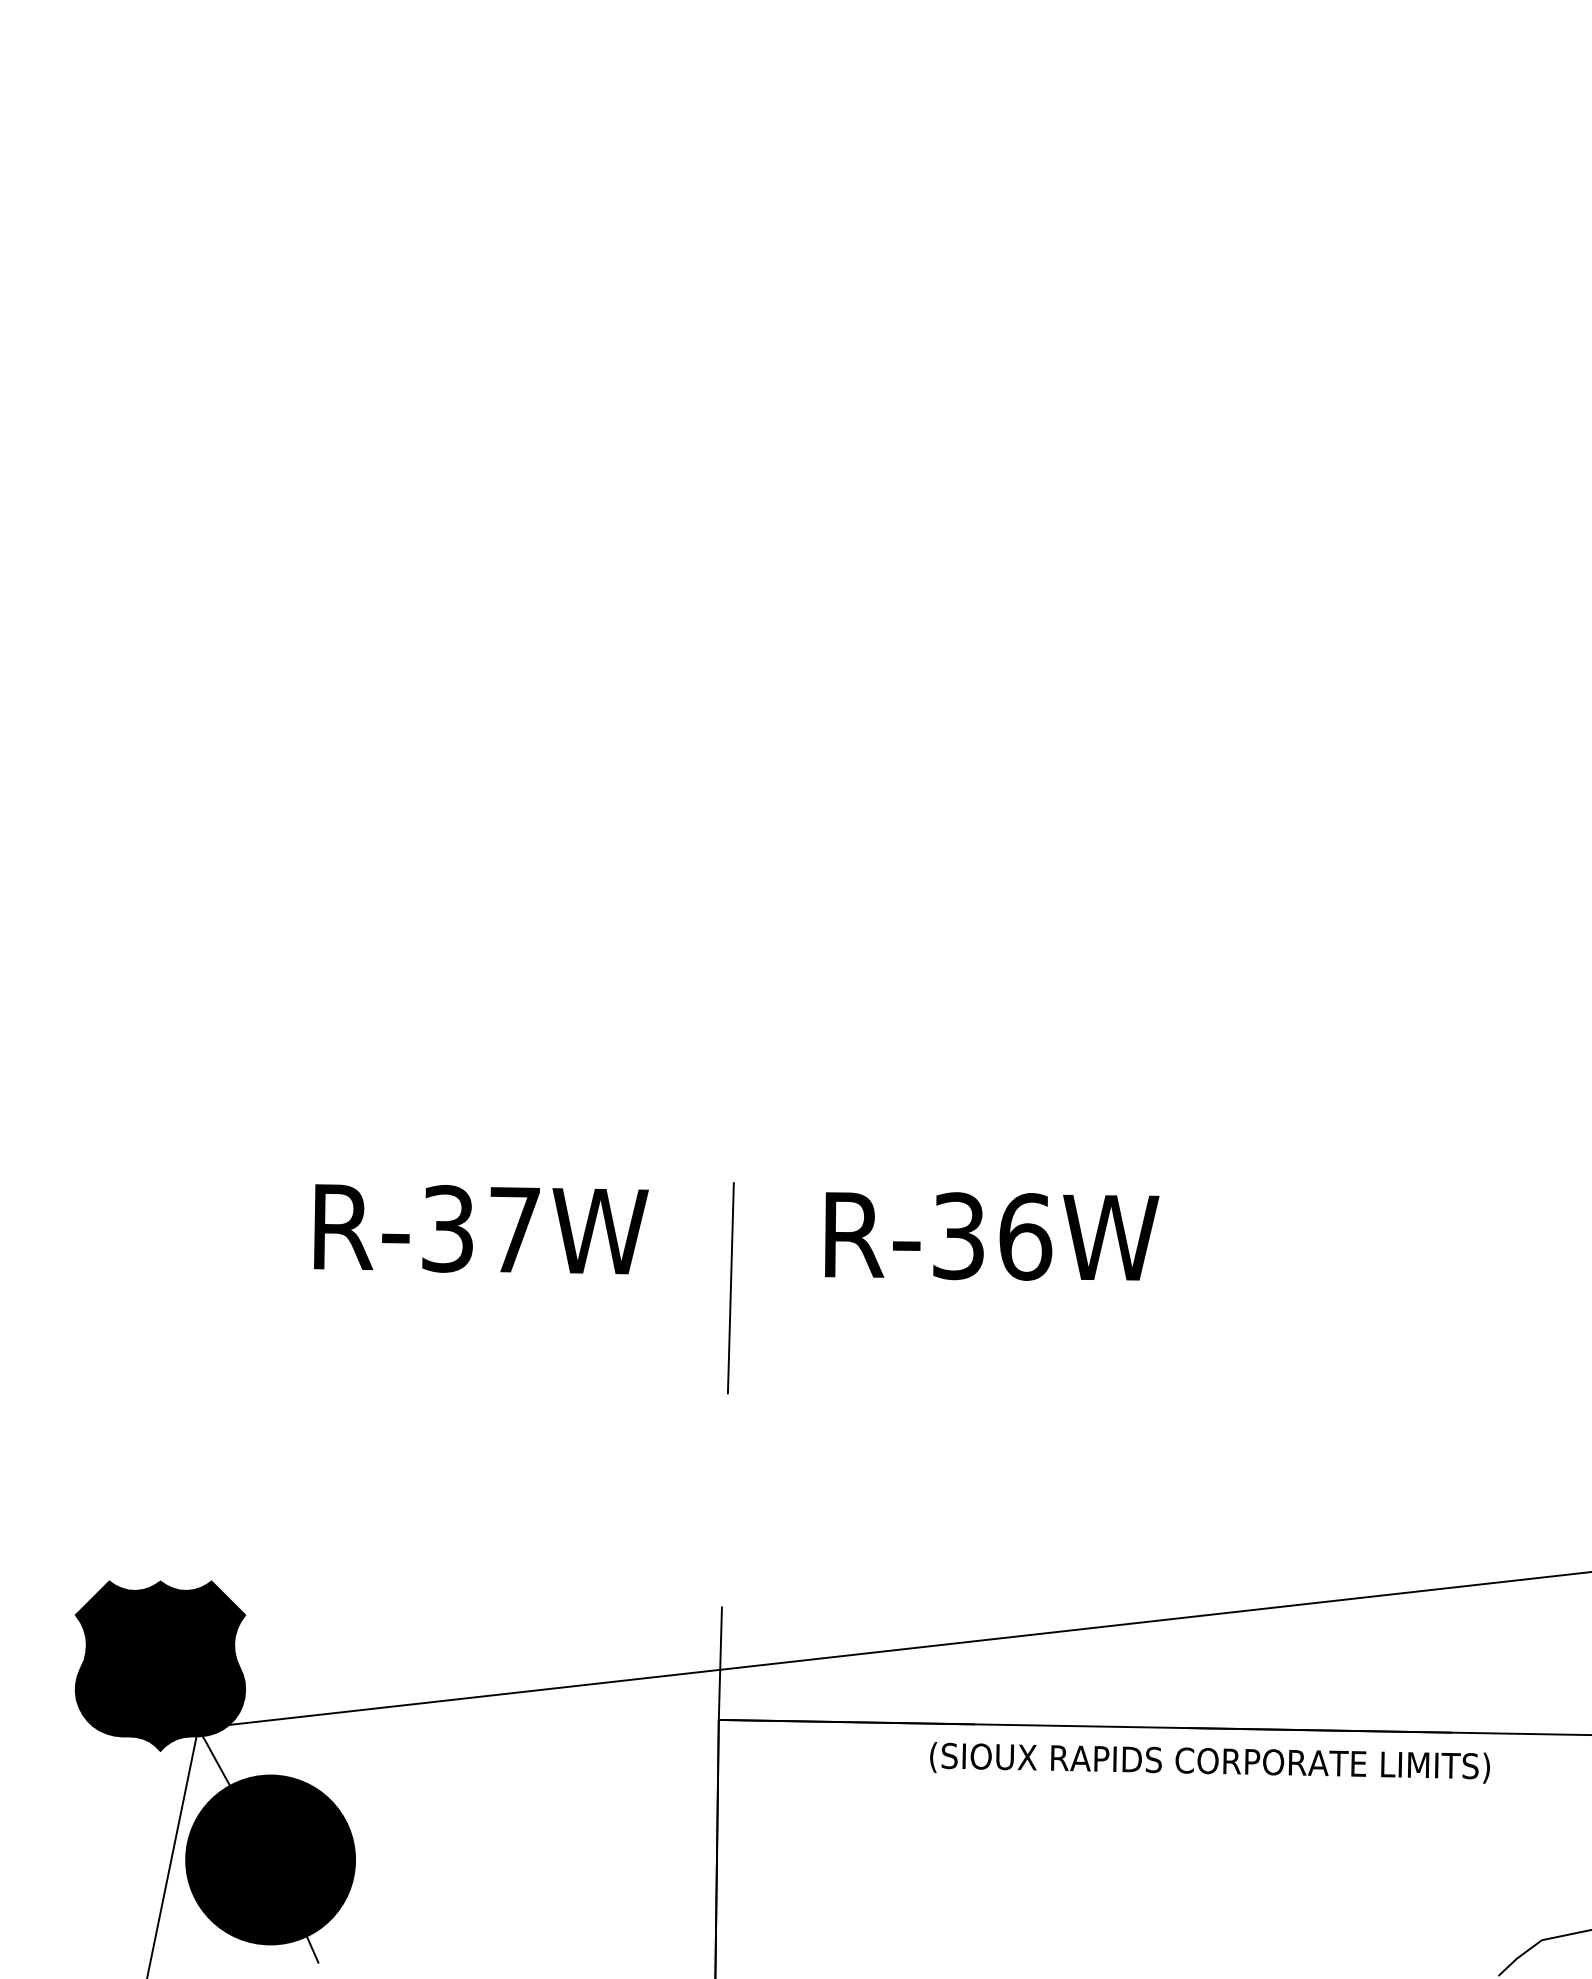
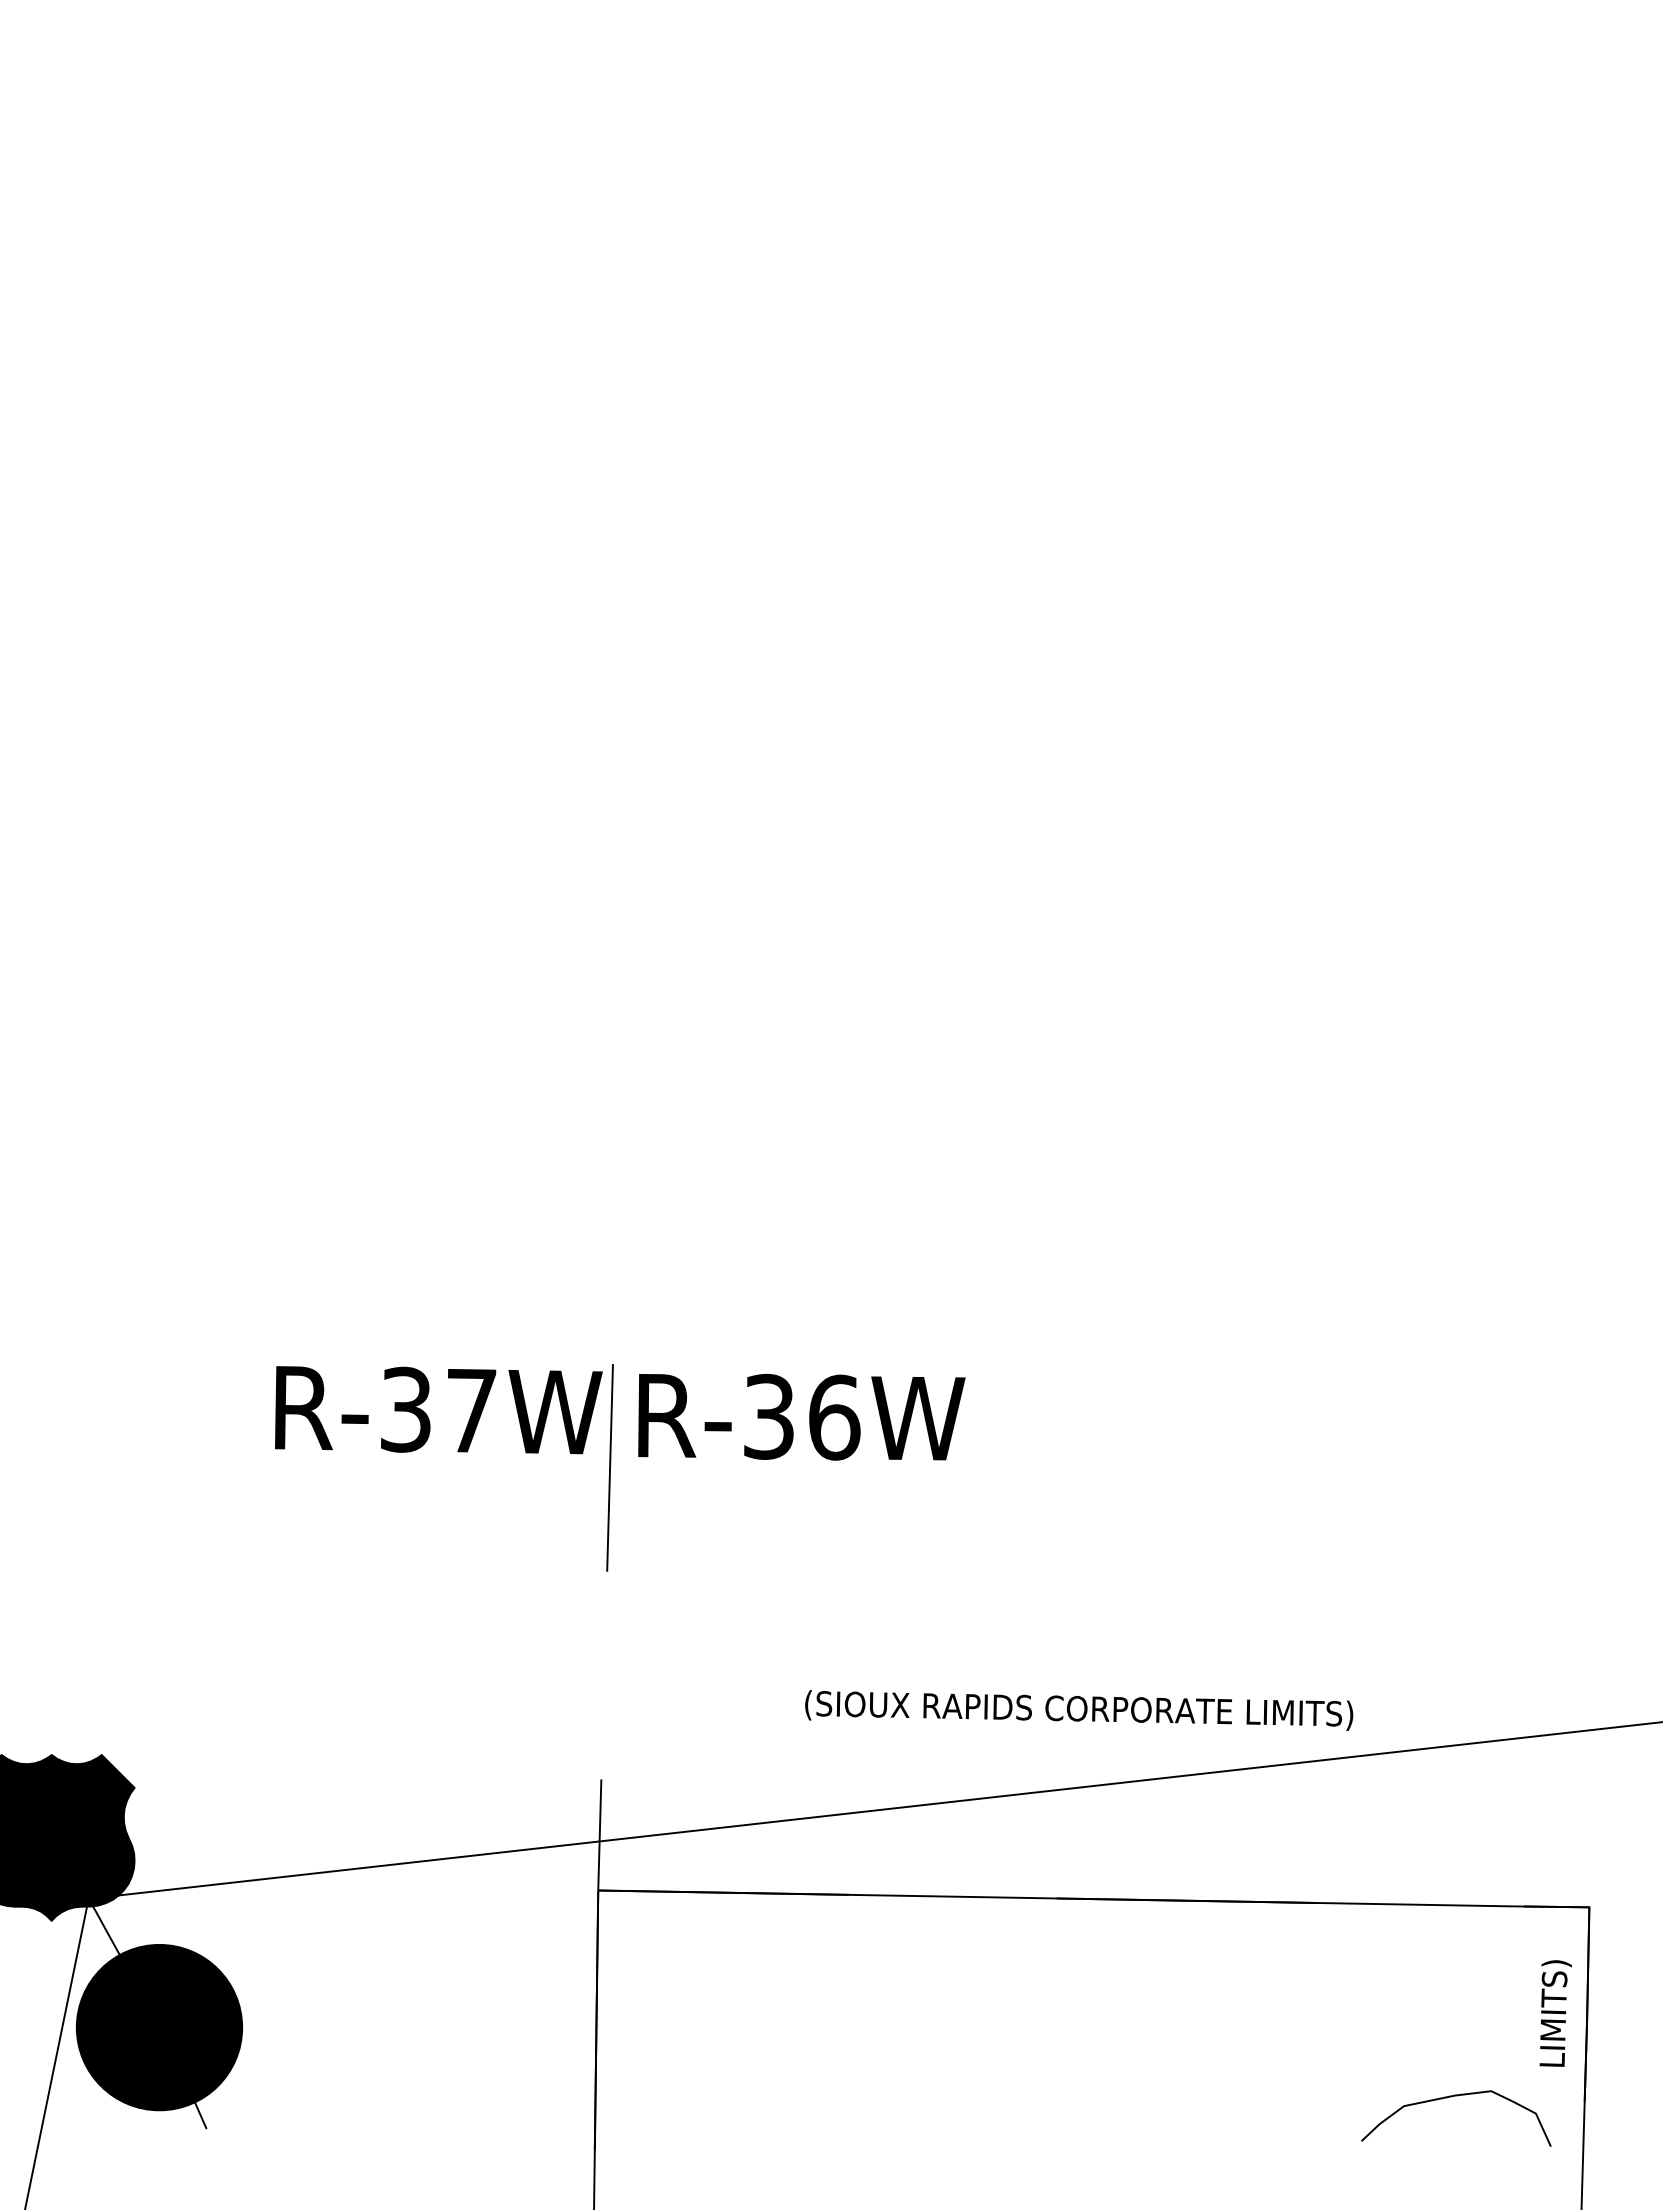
text: (481, 1229) -> (438, 1410), moved
text: (991, 1235) -> (801, 1416), moved
text: (1210, 1762) -> (1079, 1710), moved

